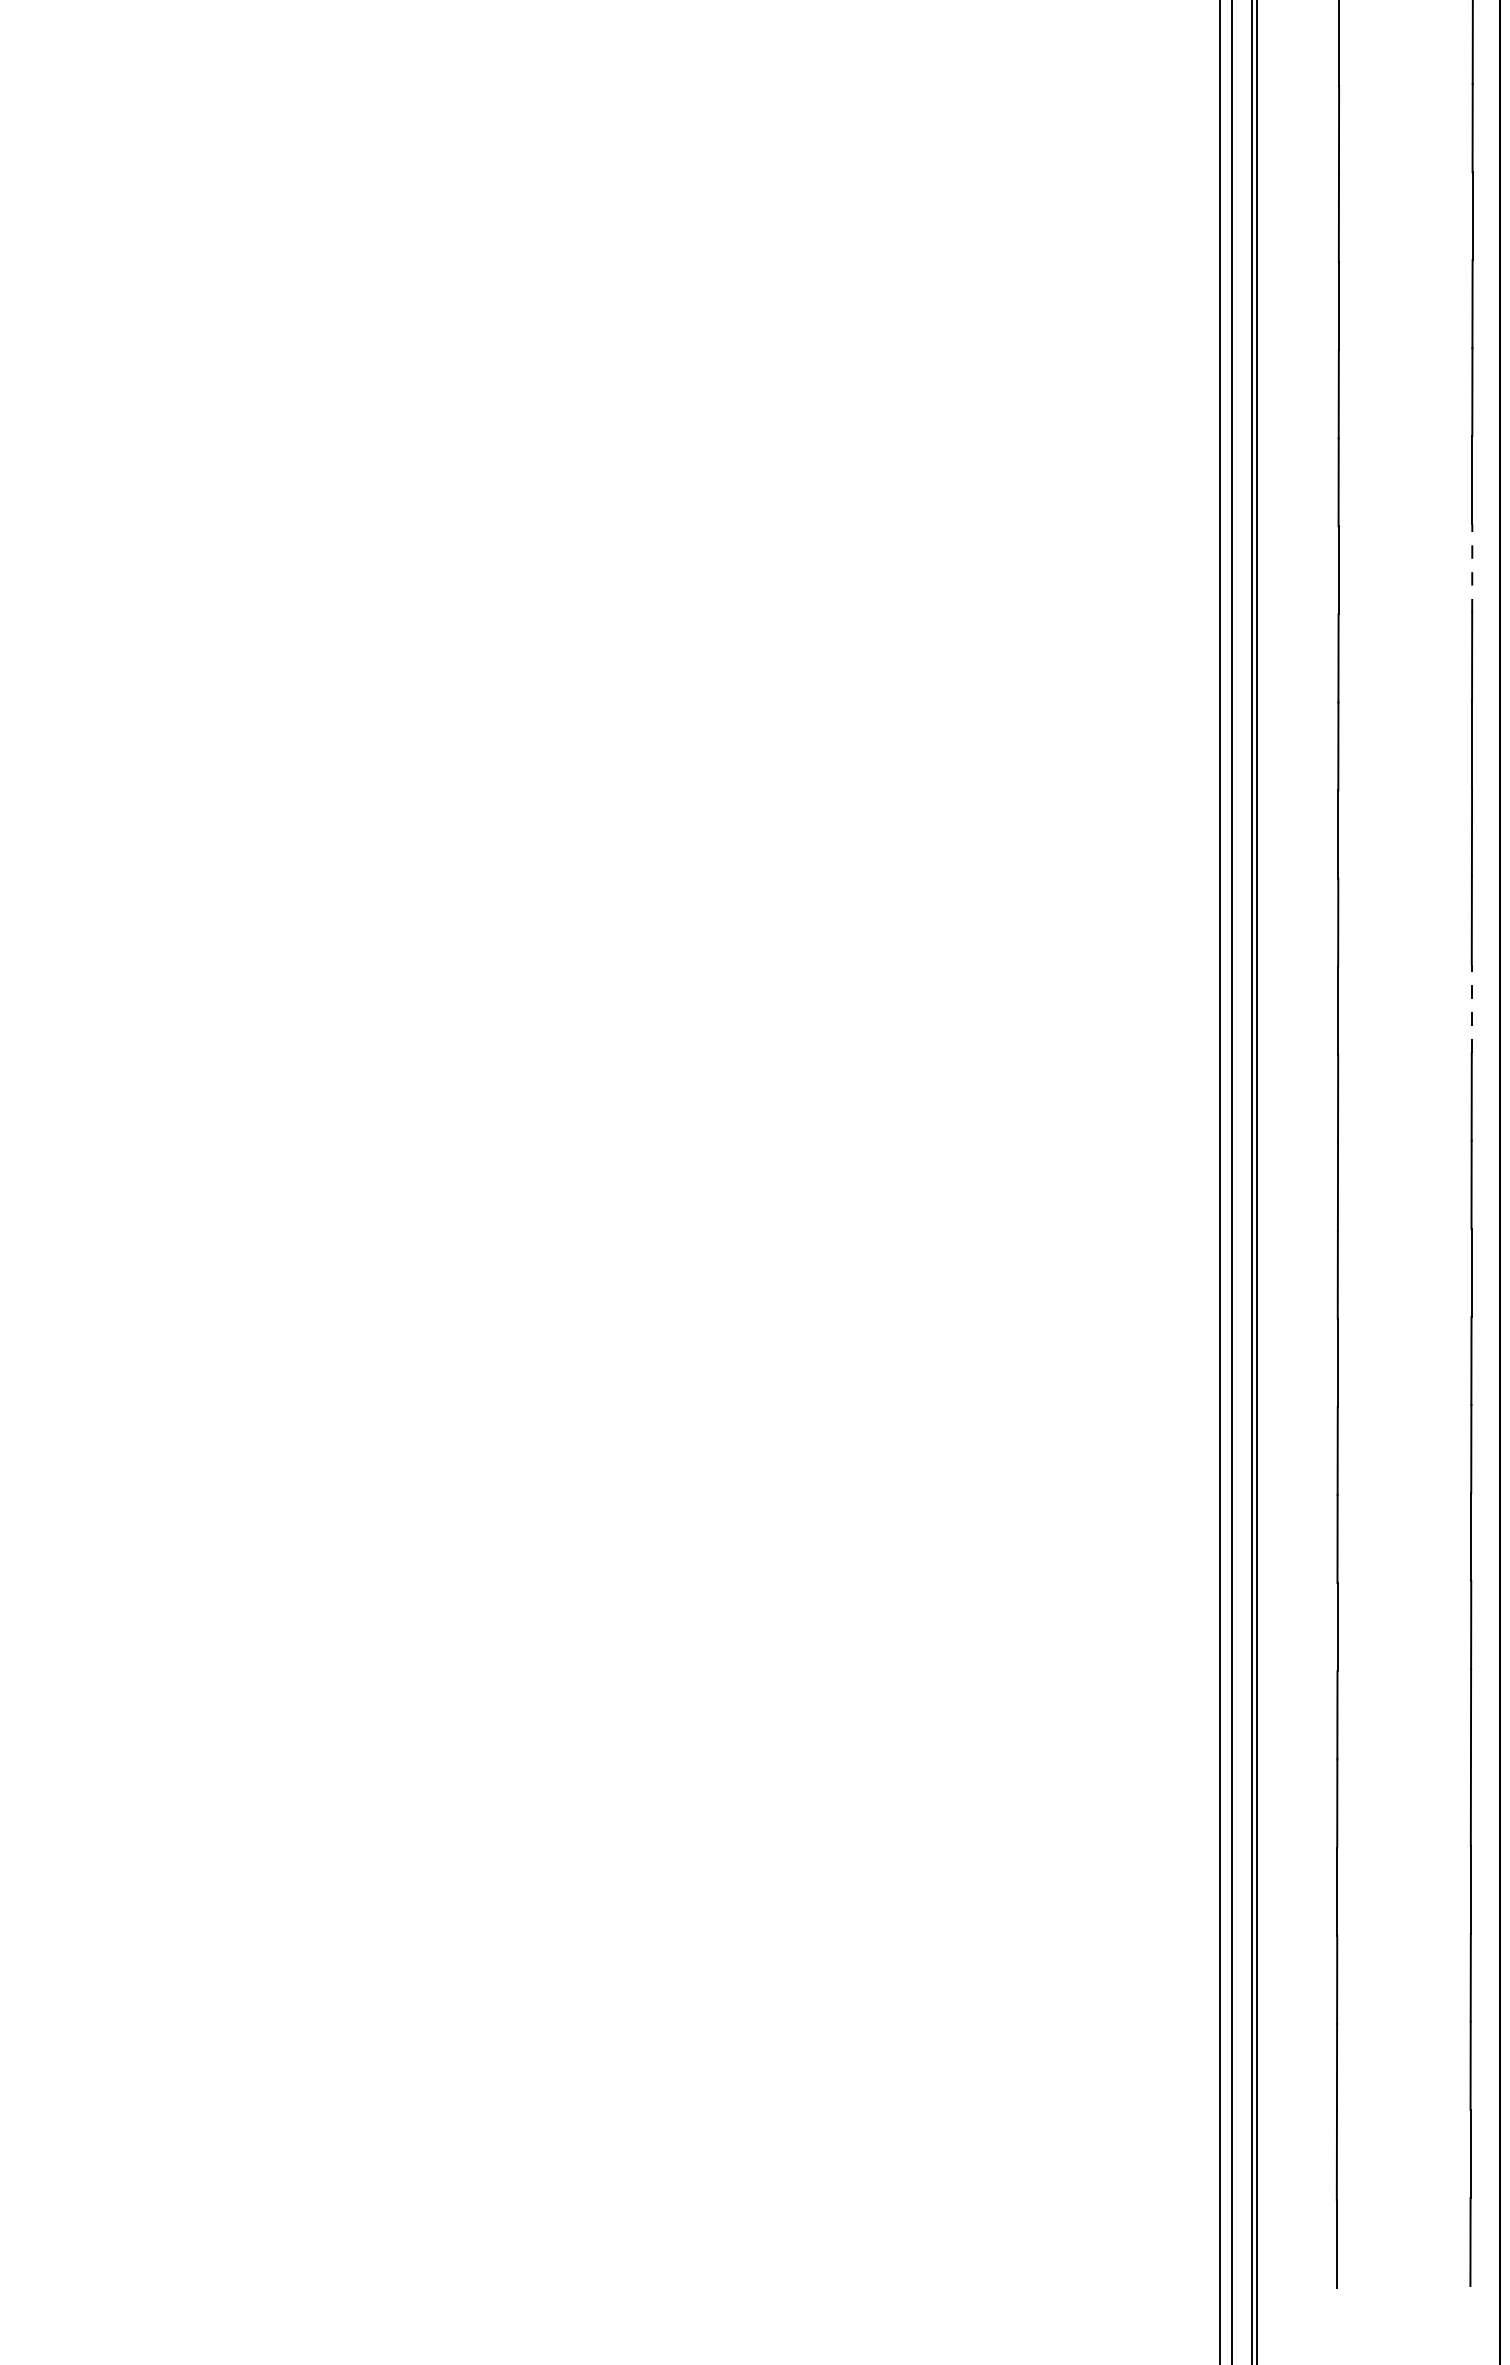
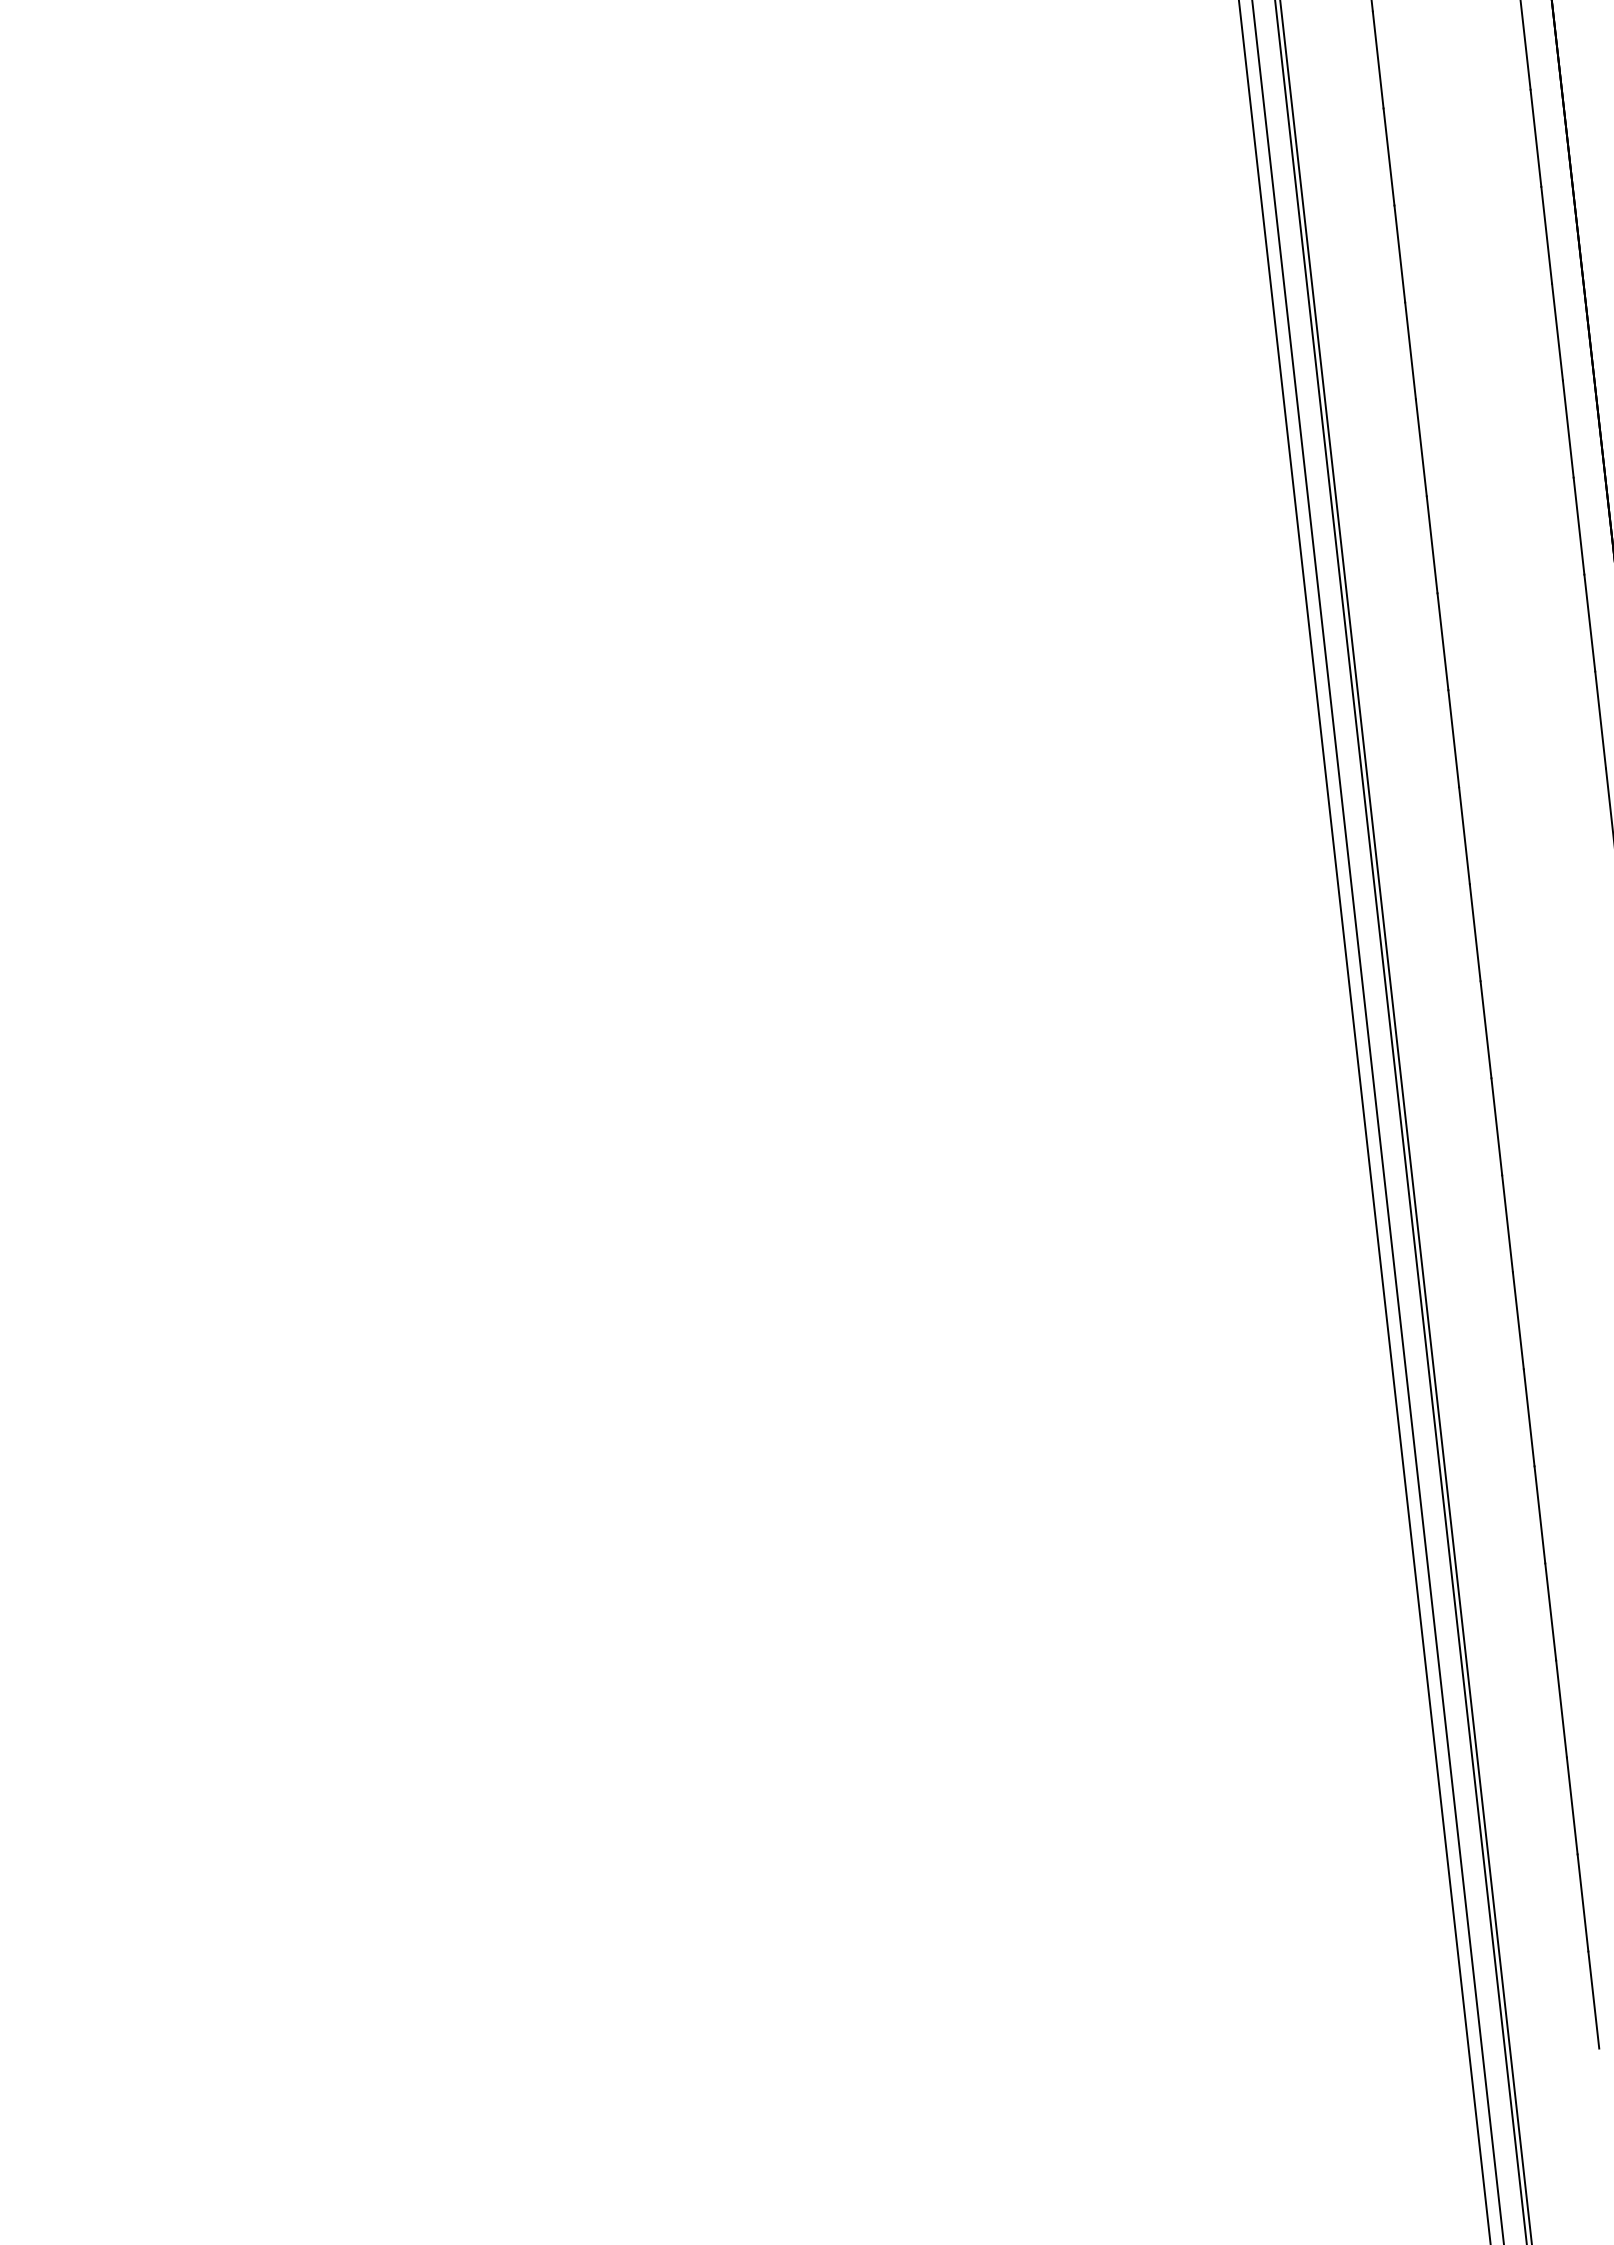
line: (1472, 567) -> (1536, 137), dashed -> solid
line: (1471, 1008) -> (1589, 623), dashed -> solid

